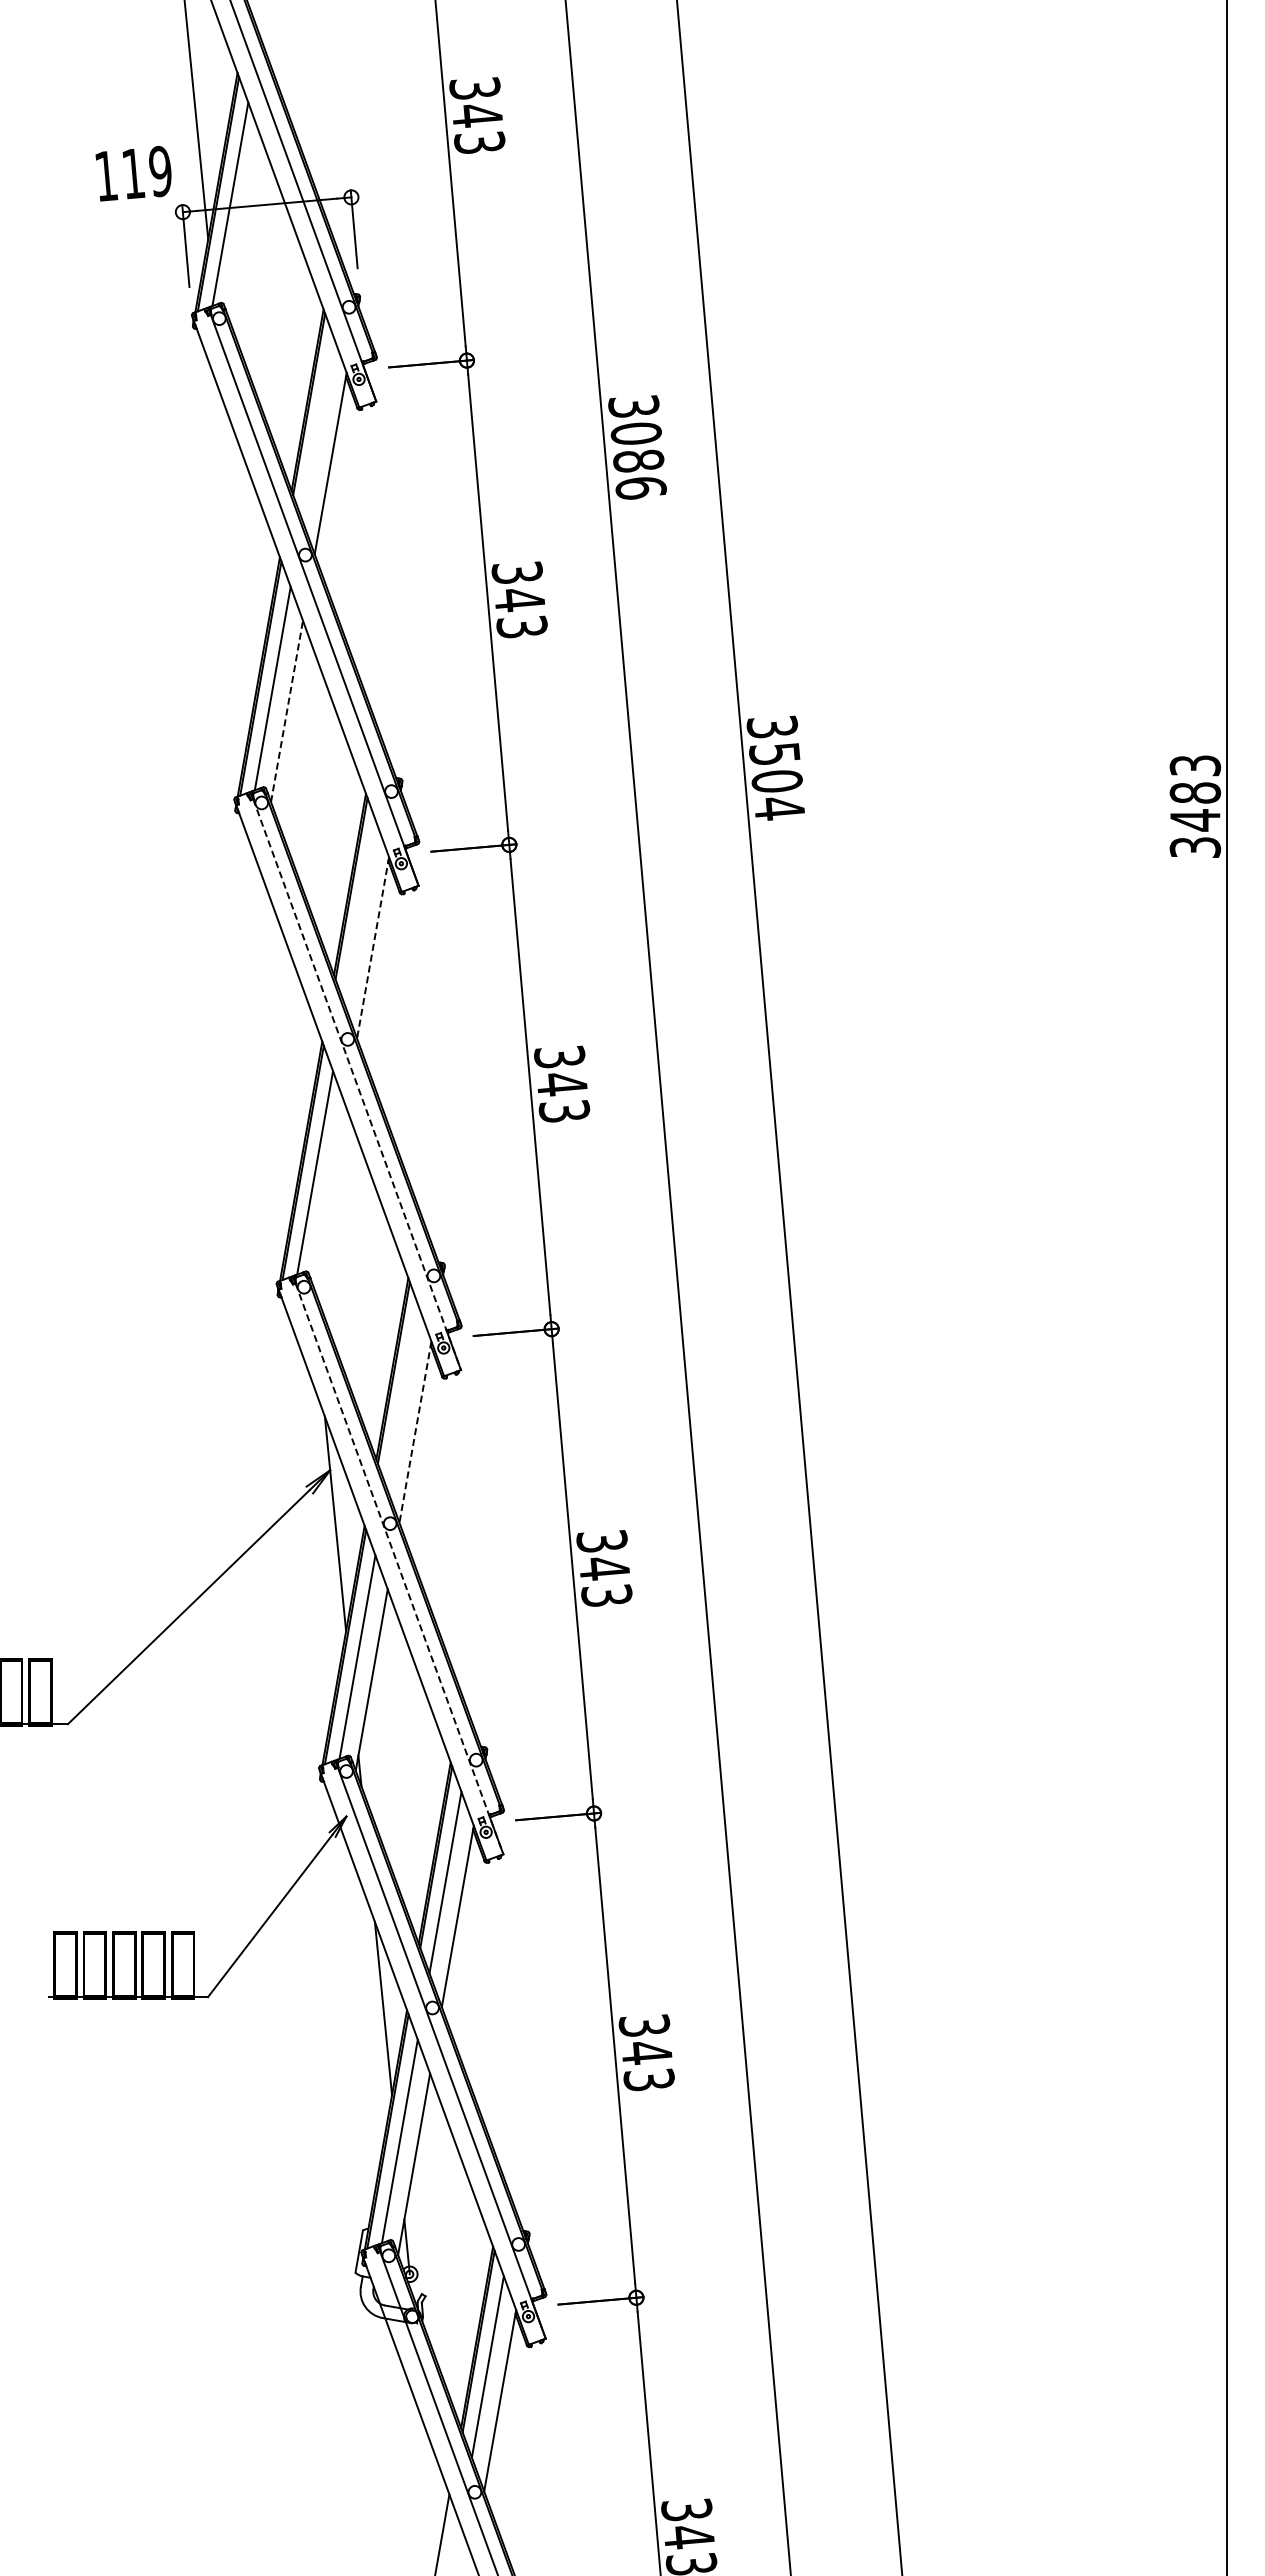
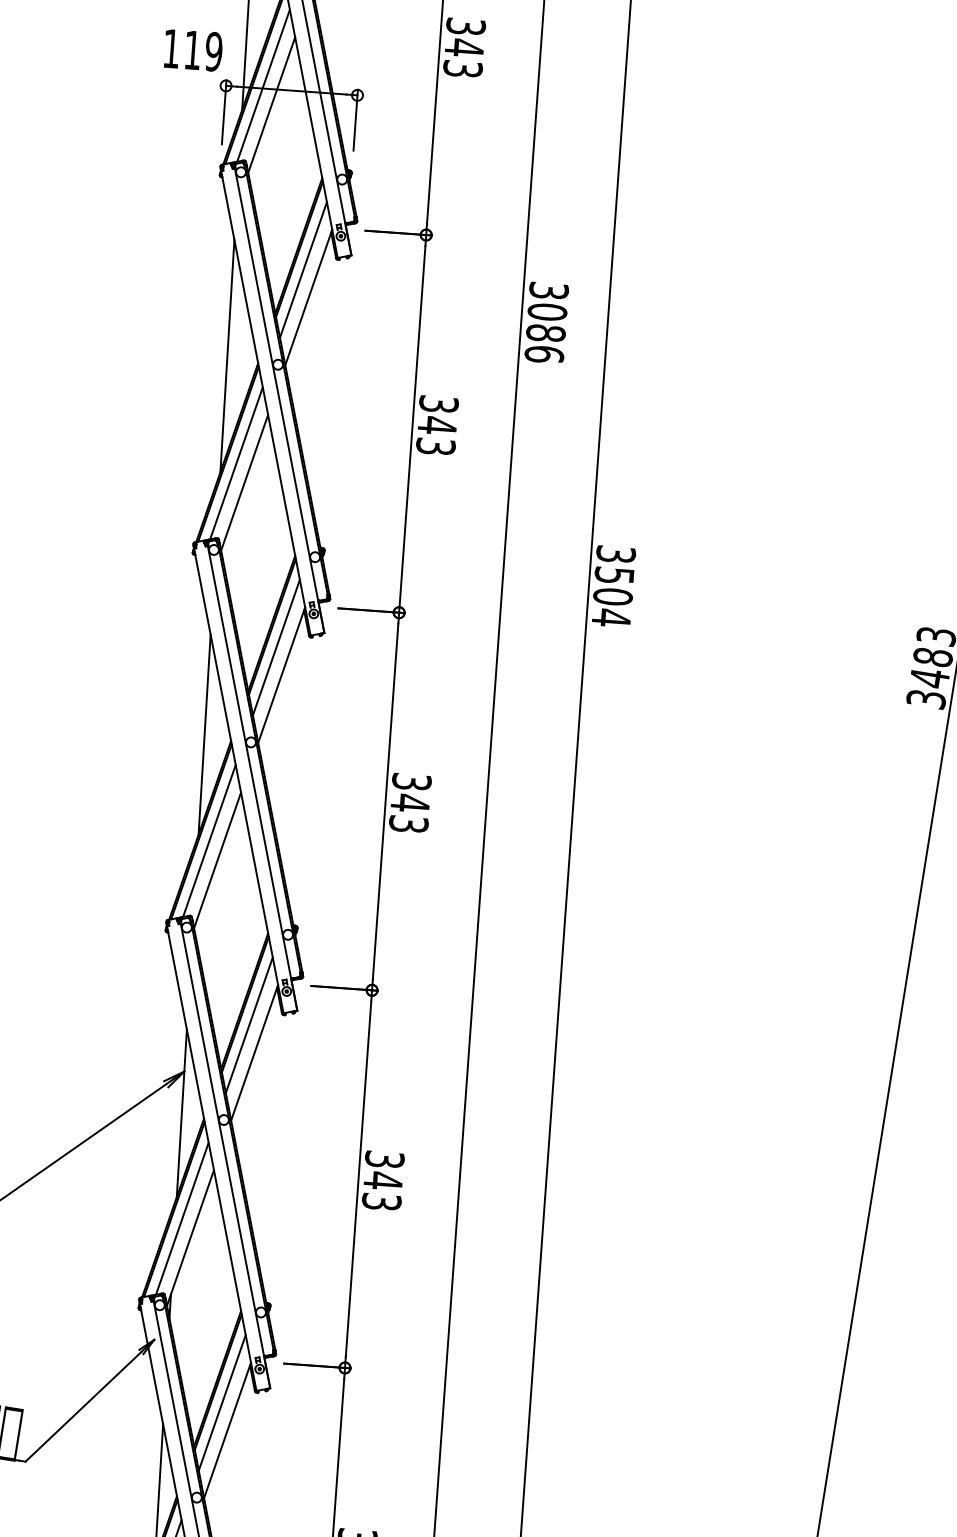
line: (244, 226) -> (271, 104), added
line: (318, 429) -> (303, 269), added
line: (239, 554) -> (227, 356), added
line: (287, 710) -> (245, 482), dashed -> solid
line: (360, 913) -> (276, 647), added
line: (373, 948) -> (281, 675), dashed -> solid
line: (287, 1039) -> (204, 735), added
line: (357, 1084) -> (252, 778), dashed -> solid
line: (329, 1195) -> (217, 860), added
line: (403, 1398) -> (249, 1025), added
line: (415, 1432) -> (254, 1053), dashed -> solid
line: (399, 1568) -> (225, 1155), dashed -> solid

